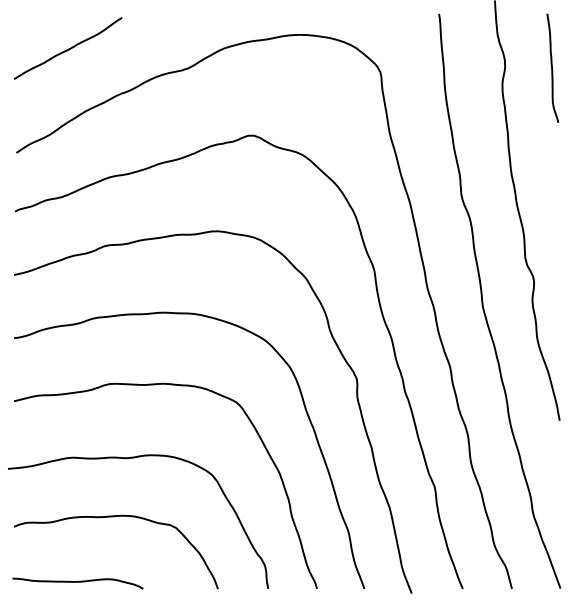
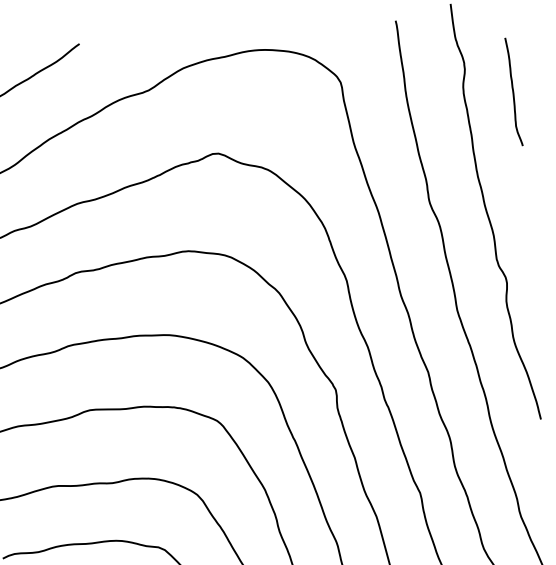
curve: (552, 67) -> (513, 91), moved

